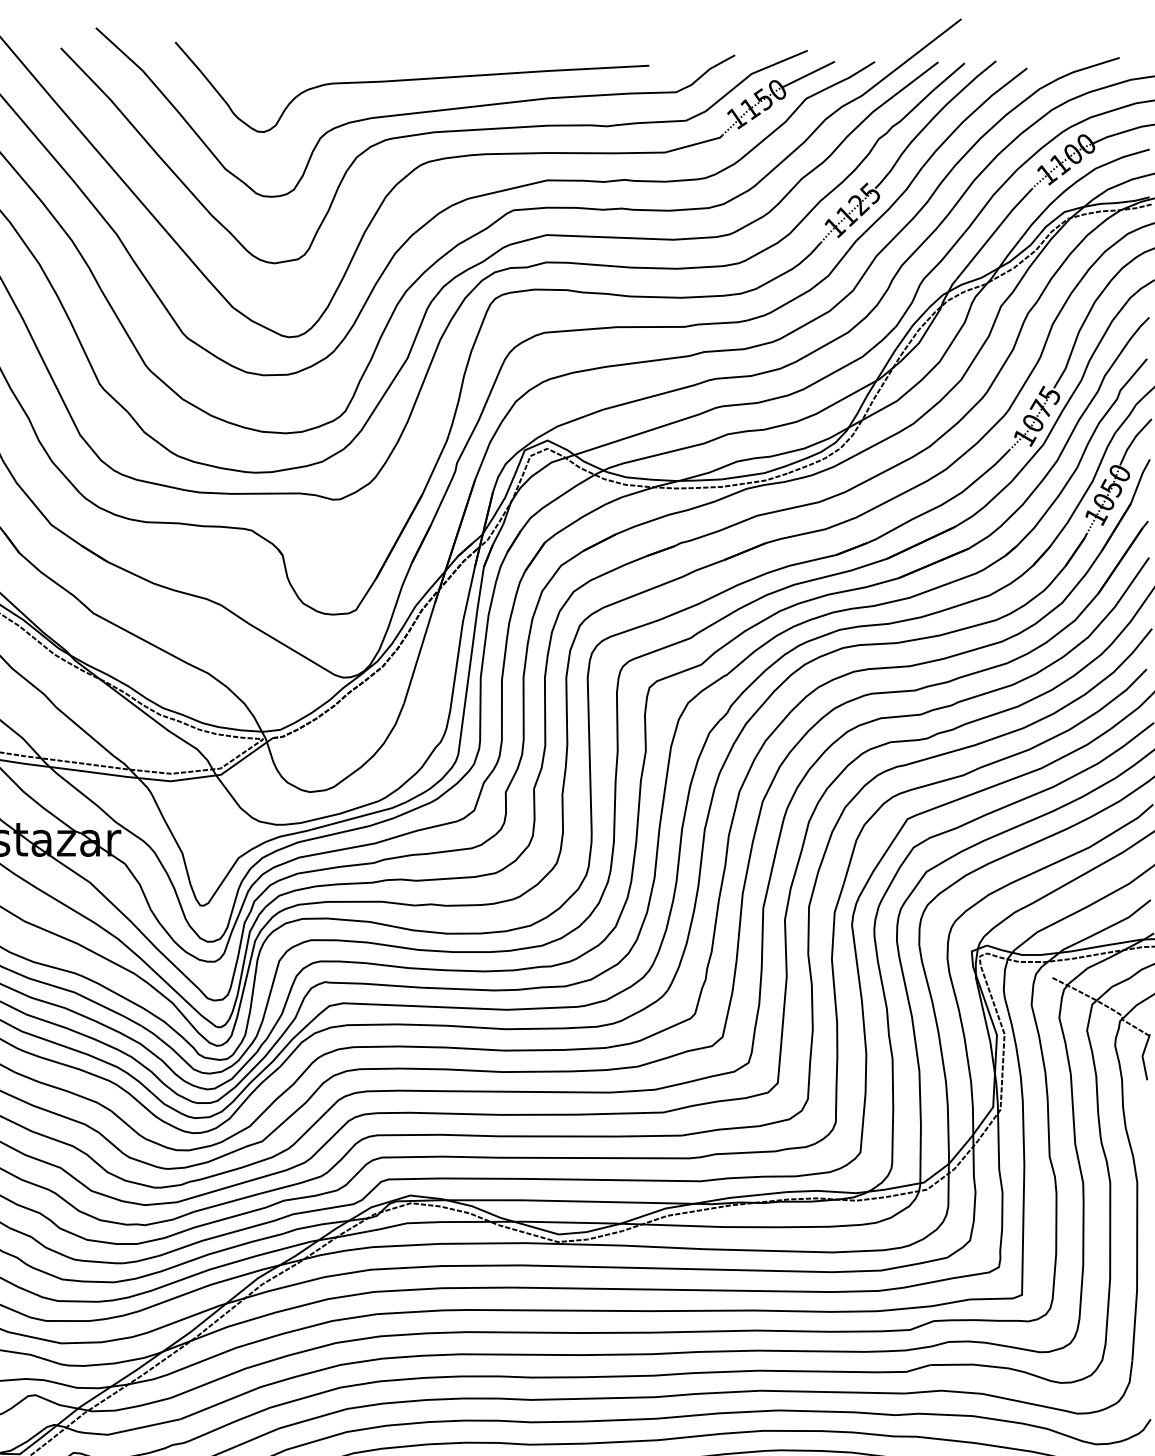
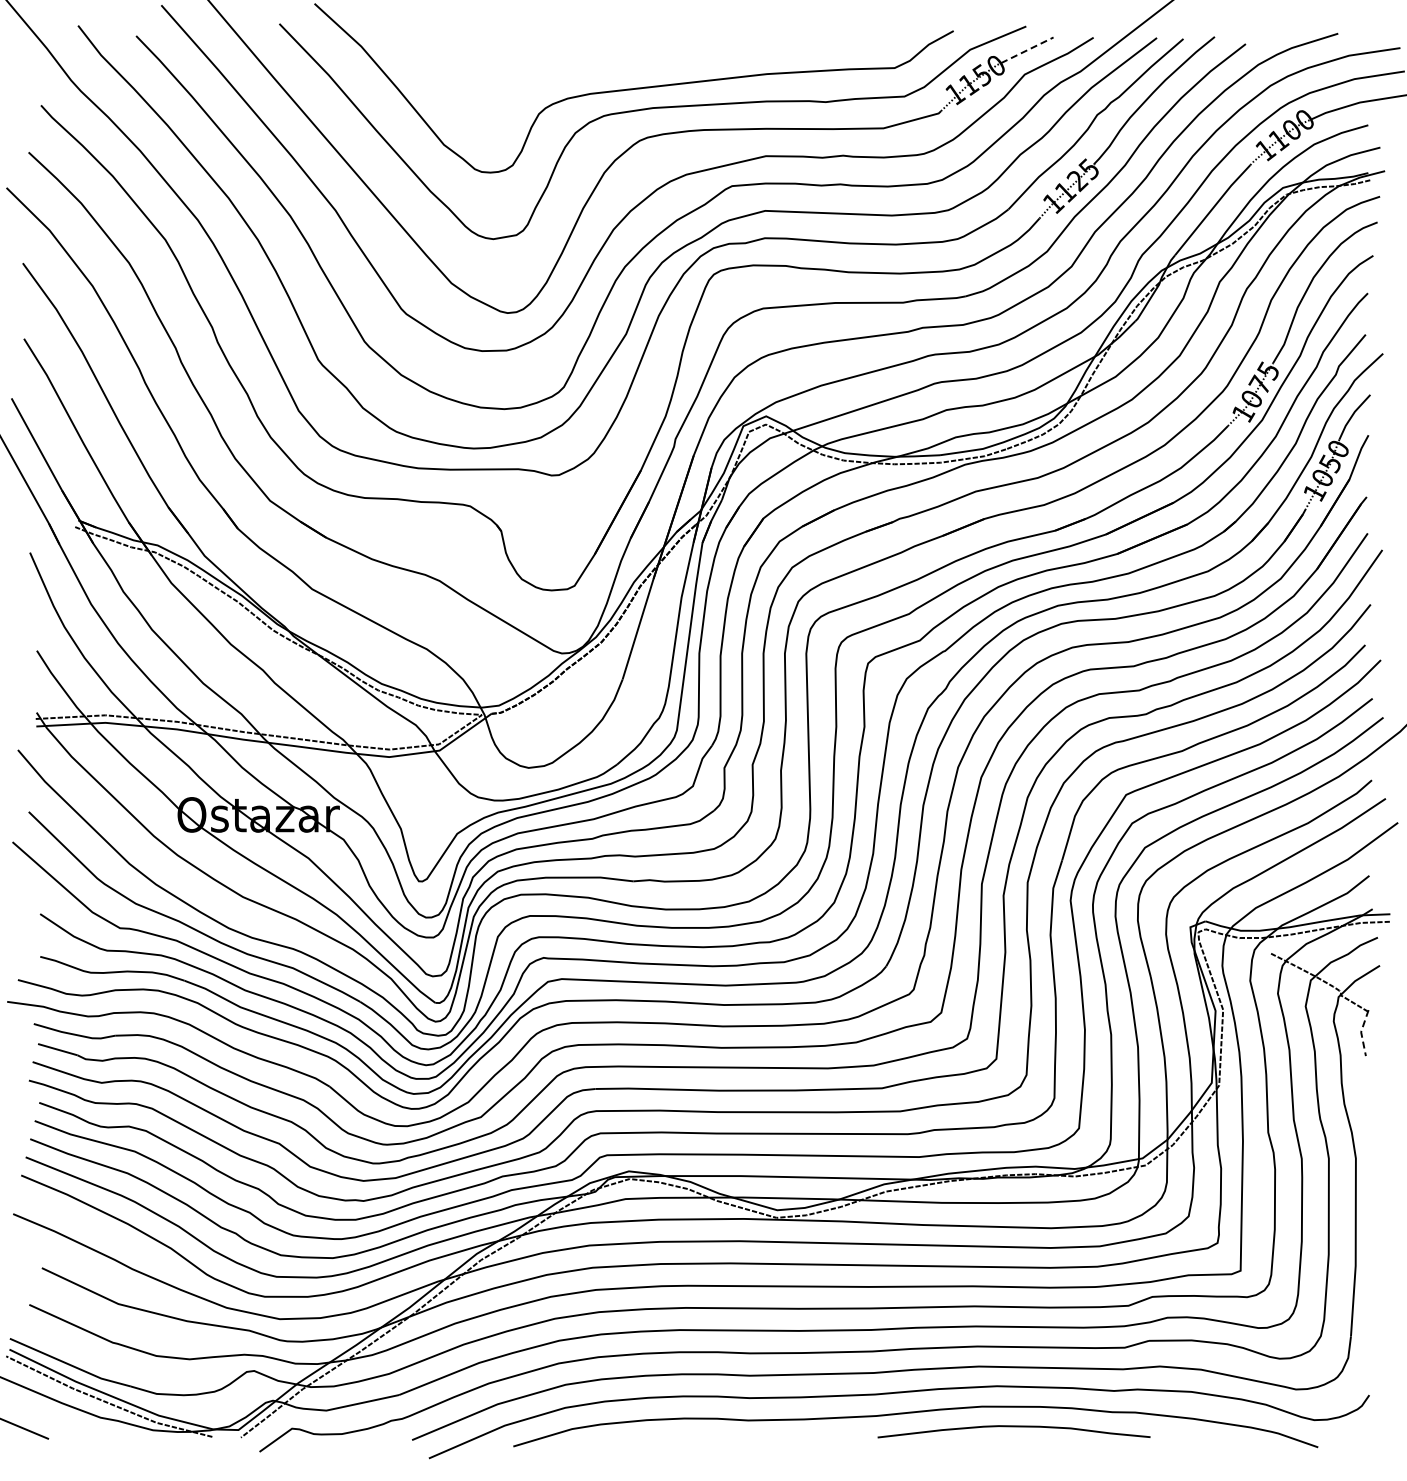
line: (808, 74) -> (1027, 50), solid -> dashed
curve: (411, 80) -> (630, 56), removed
line: (1142, 1056) -> (1361, 1032), solid -> dashed

